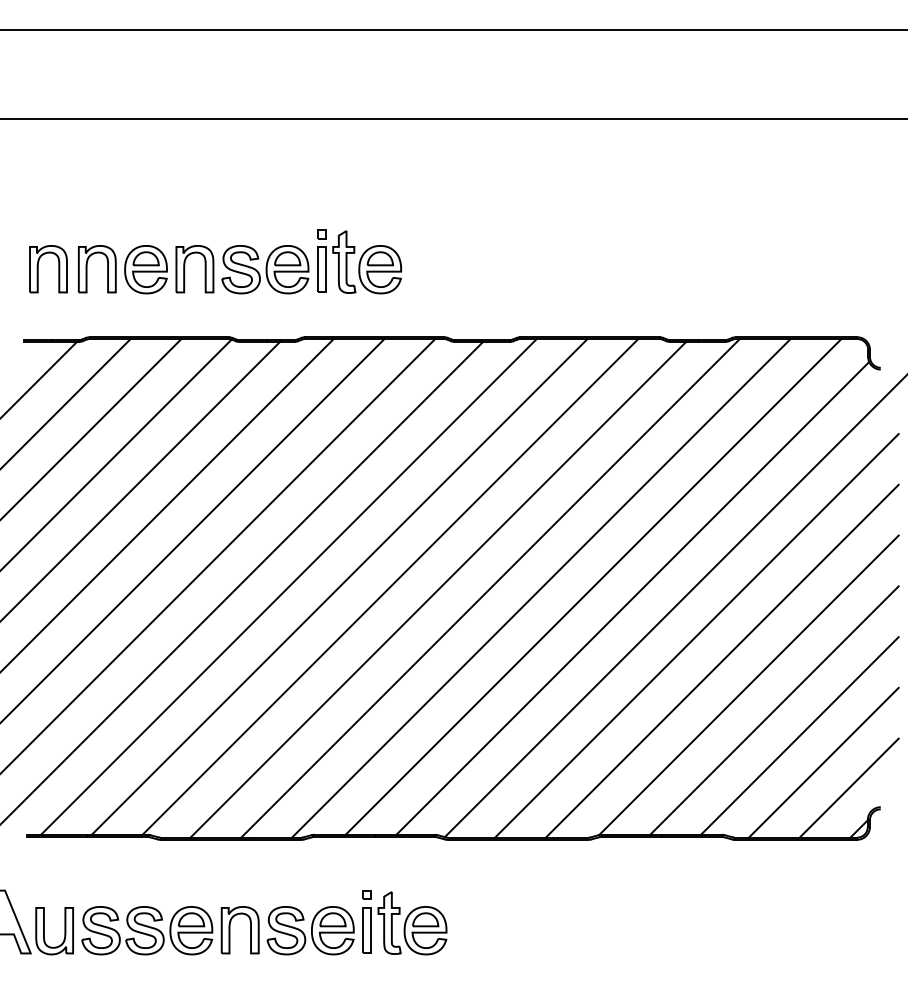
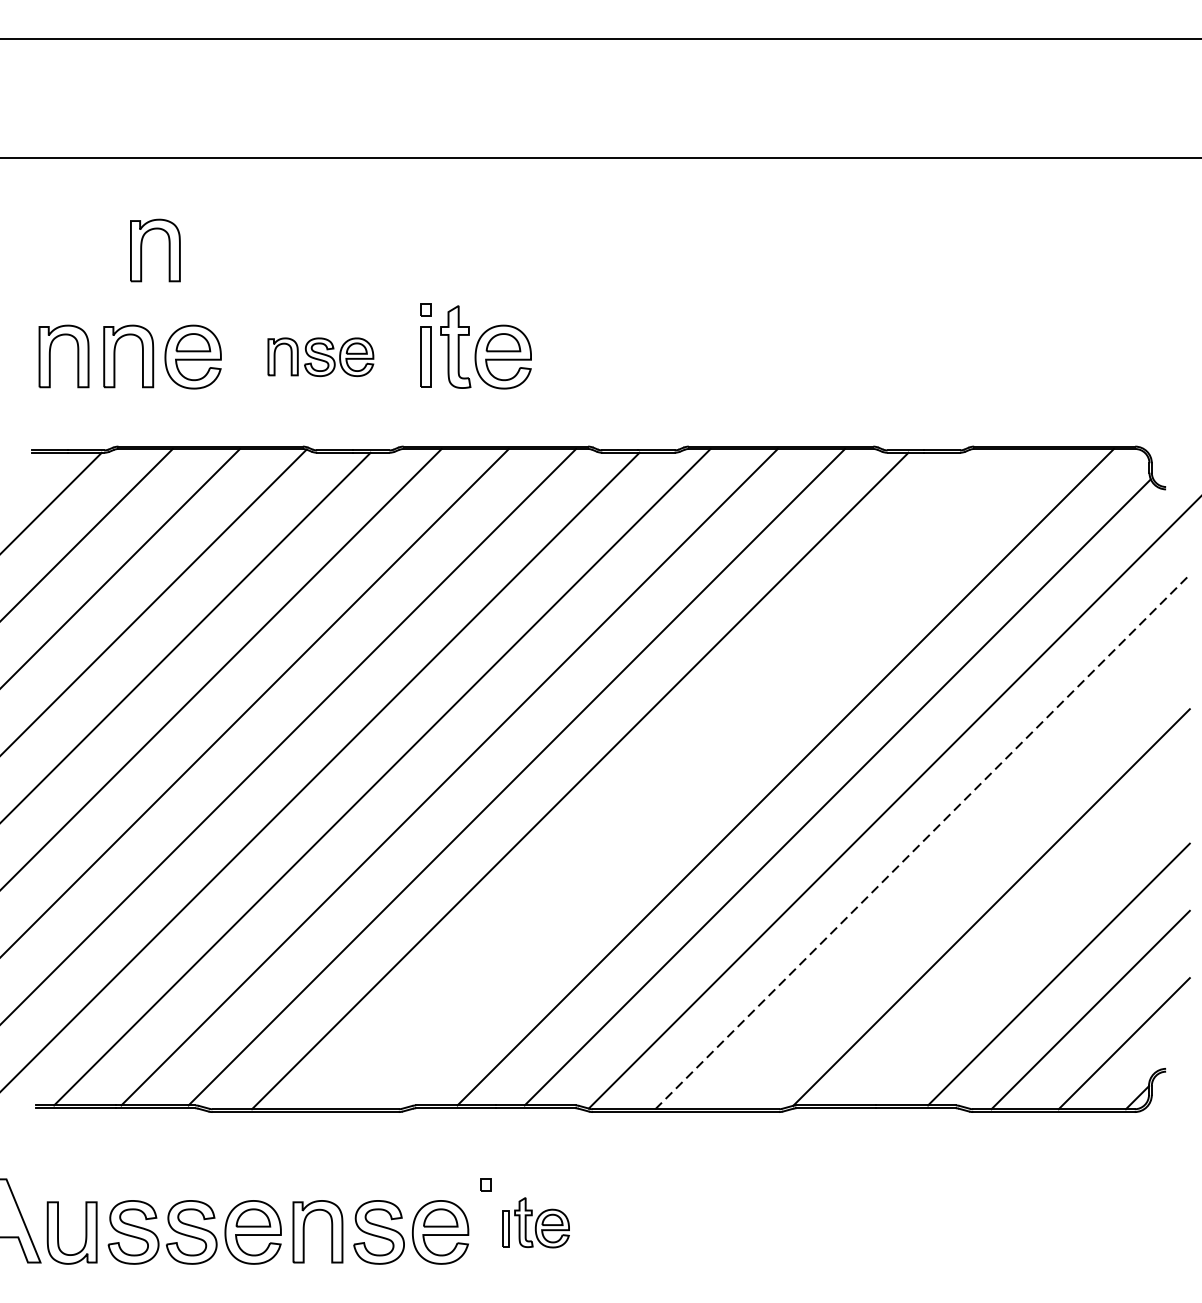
part: (107, 189) -> (142, 250), added
part: (242, 269) -> (320, 356), size x0.6
line: (490, 588) -> (649, 779), removed
line: (540, 588) -> (715, 779), removed
line: (697, 635) -> (923, 841), solid -> dashed
line: (721, 660) -> (955, 874), removed
line: (774, 710) -> (1025, 940), removed
part: (404, 923) -> (535, 1222), size x0.6

